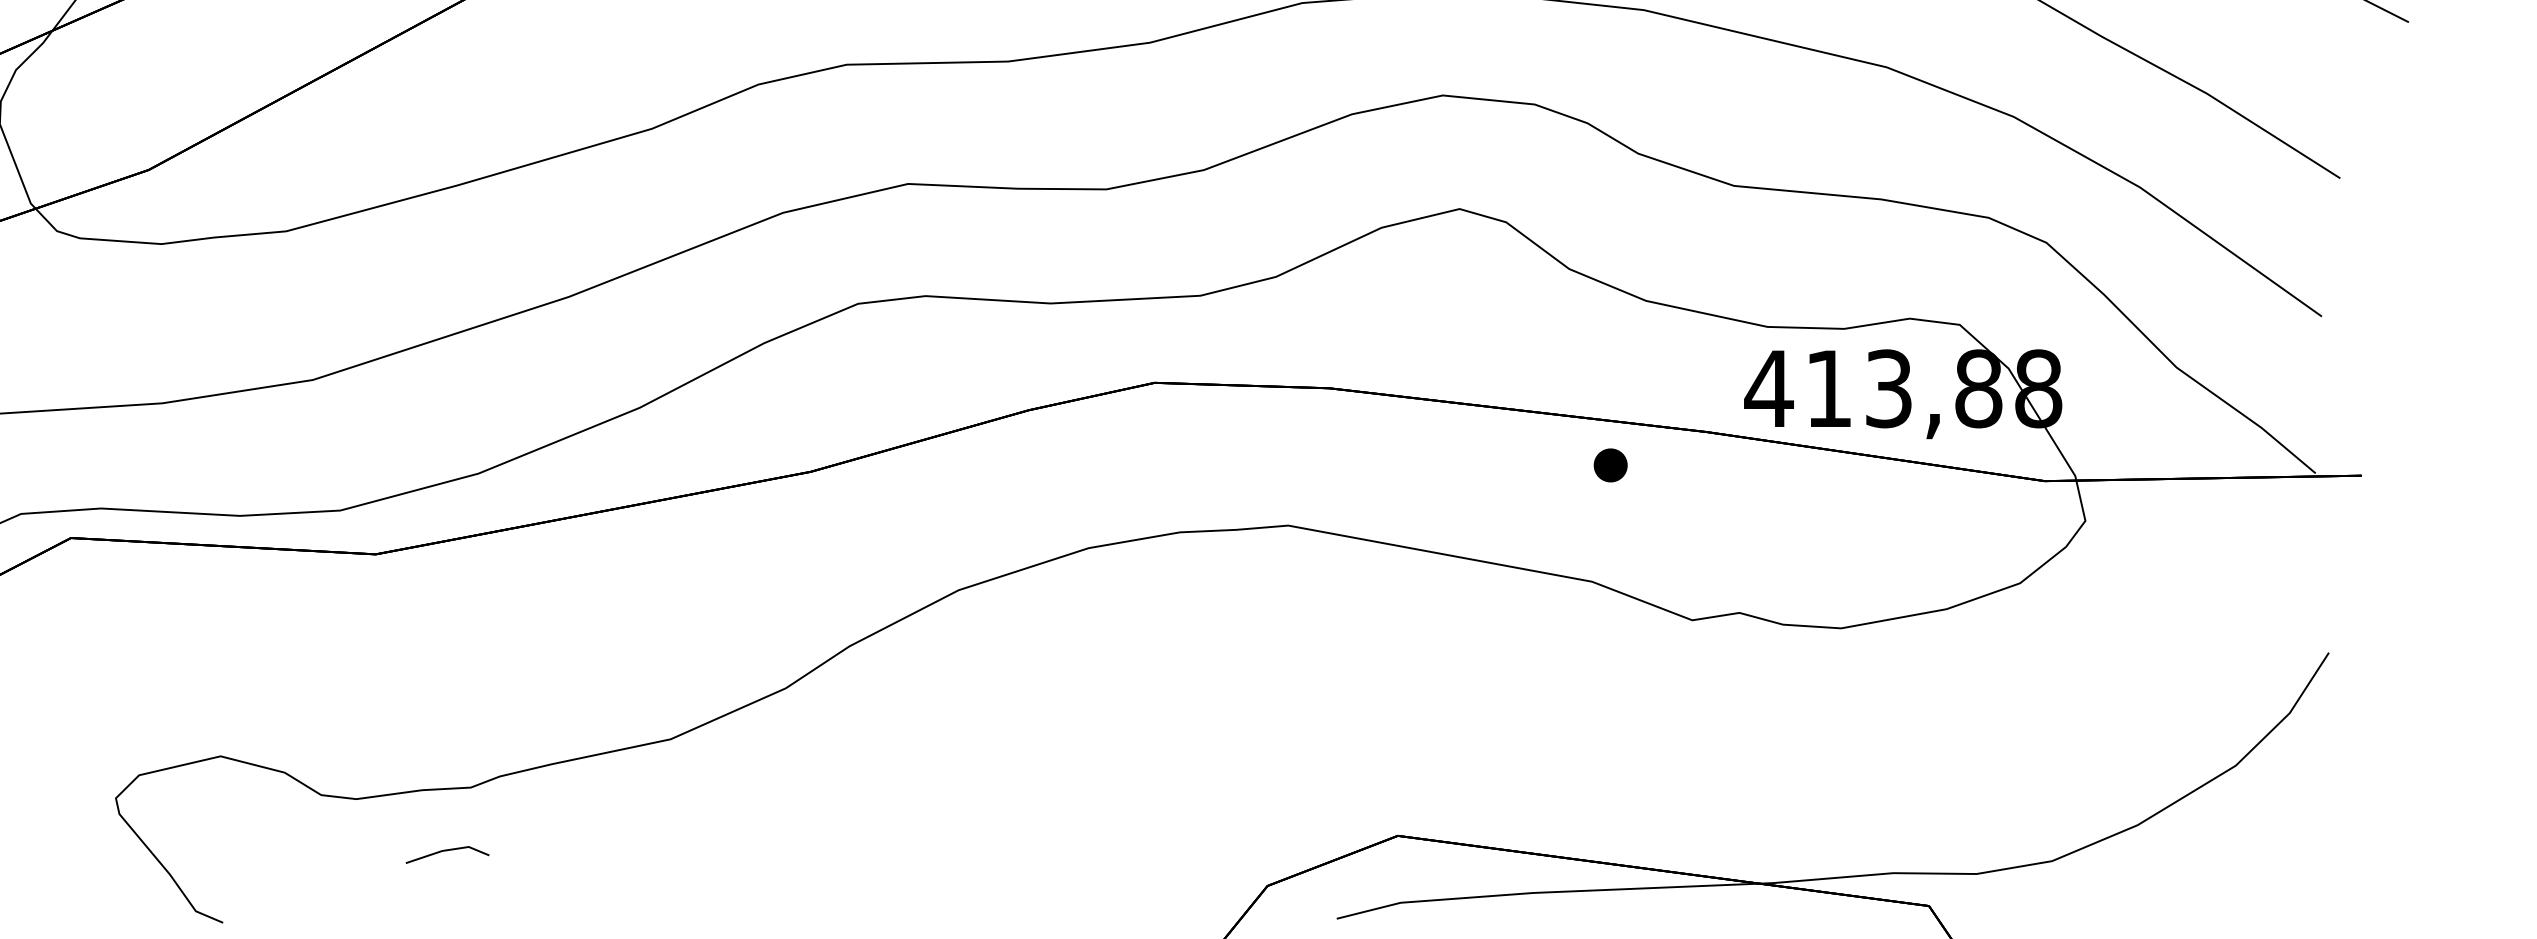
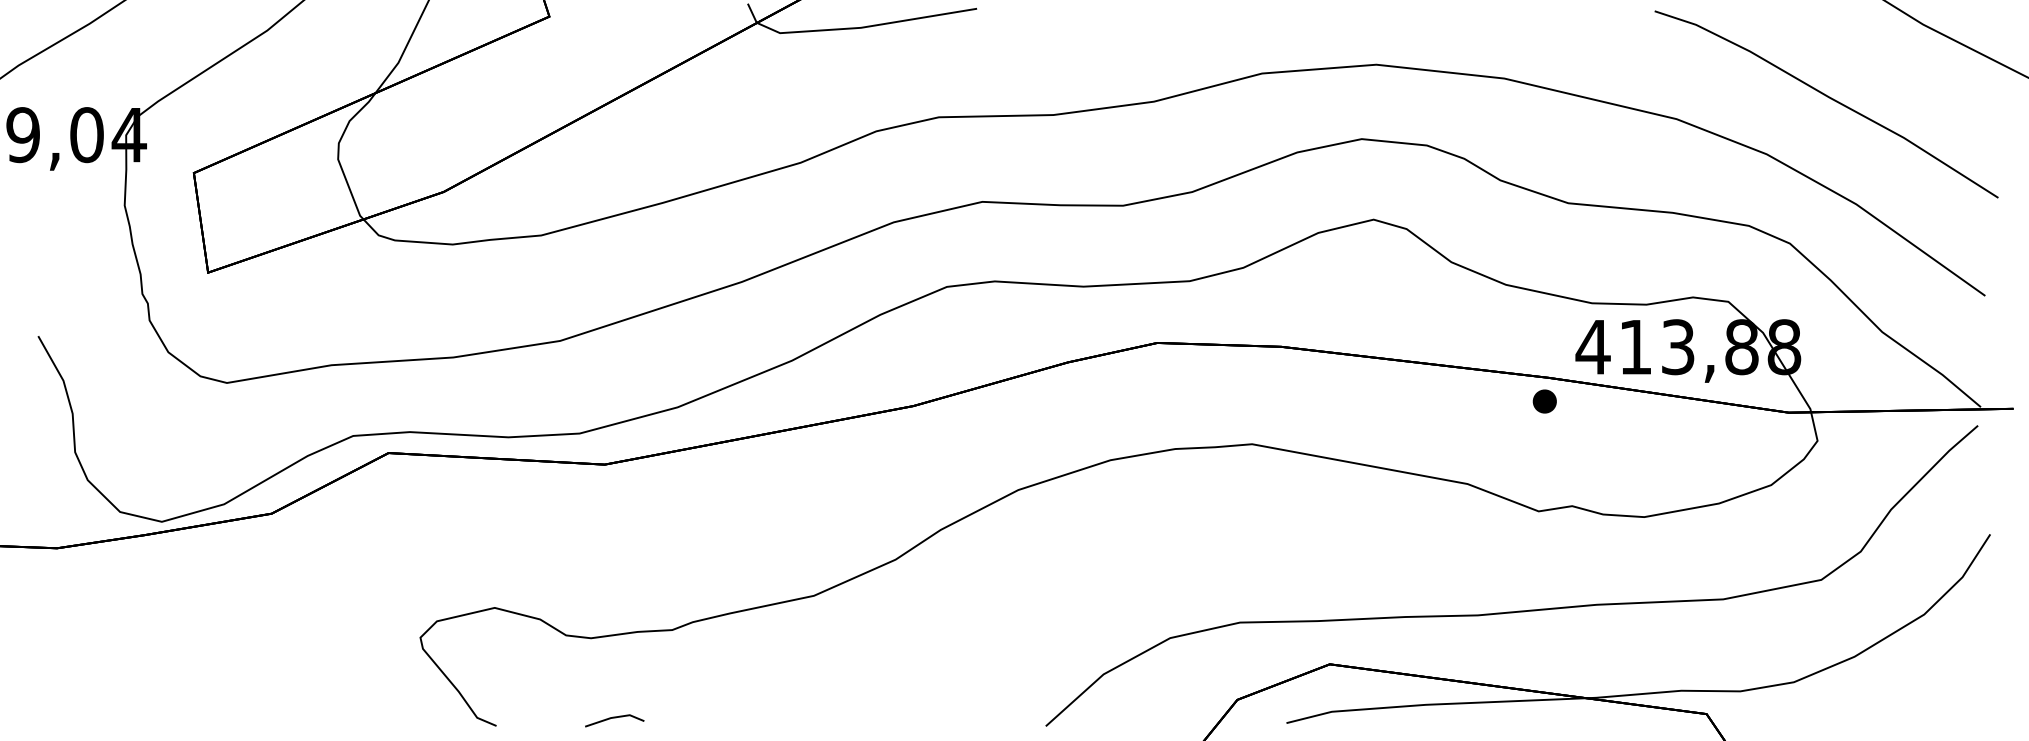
part: (1610, 465) -> (1544, 401), moved
curve: (1663, 759) -> (1518, 610), added
line: (447, 851) -> (614, 718), moved

